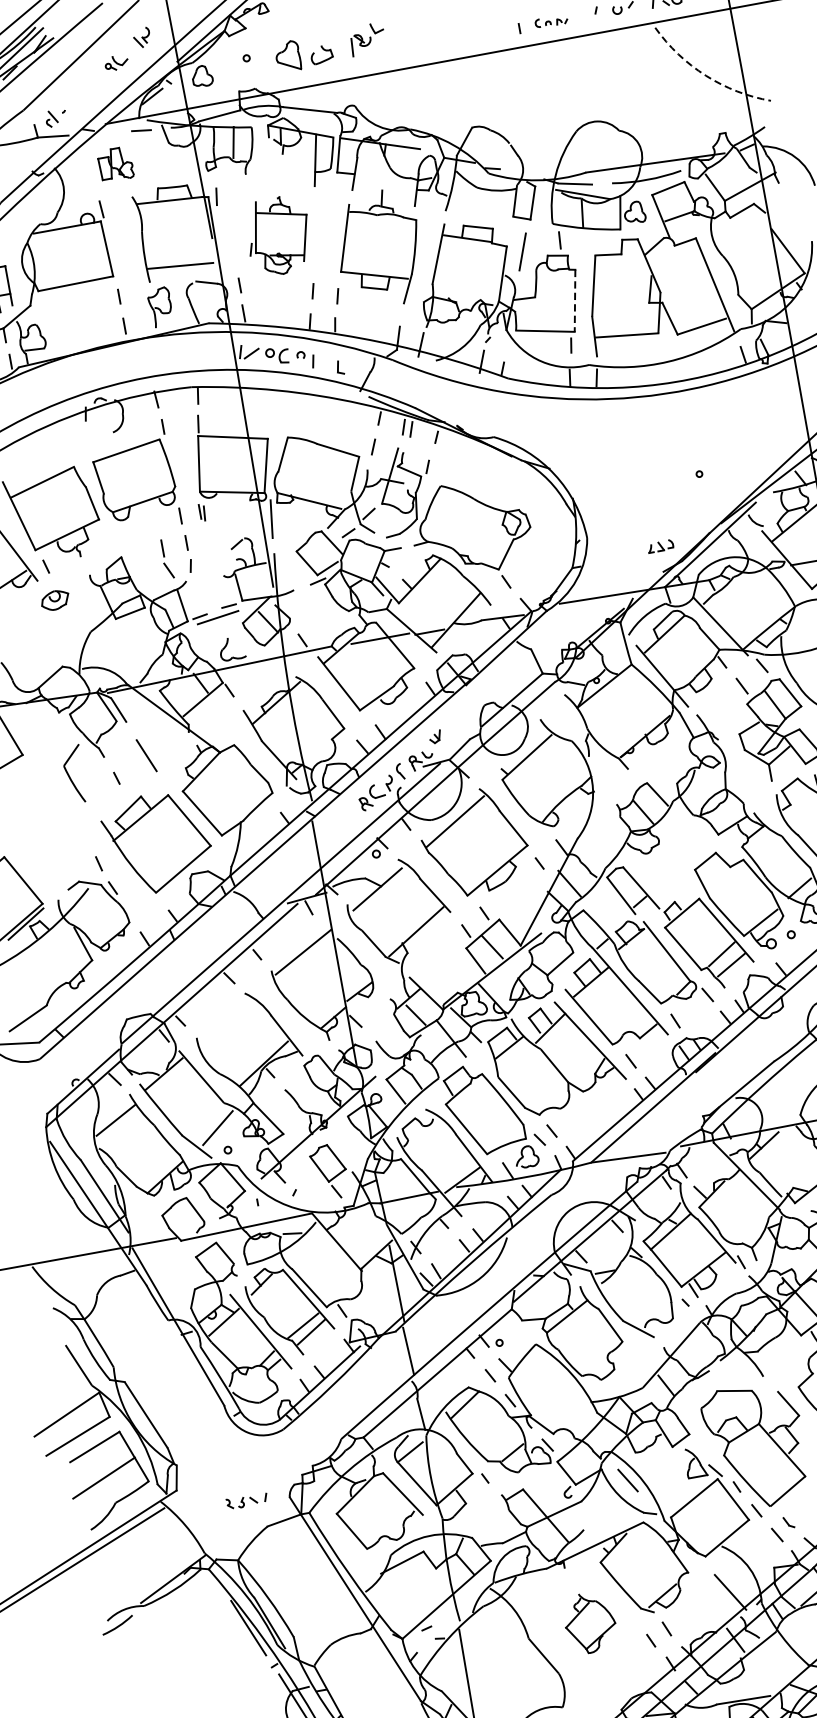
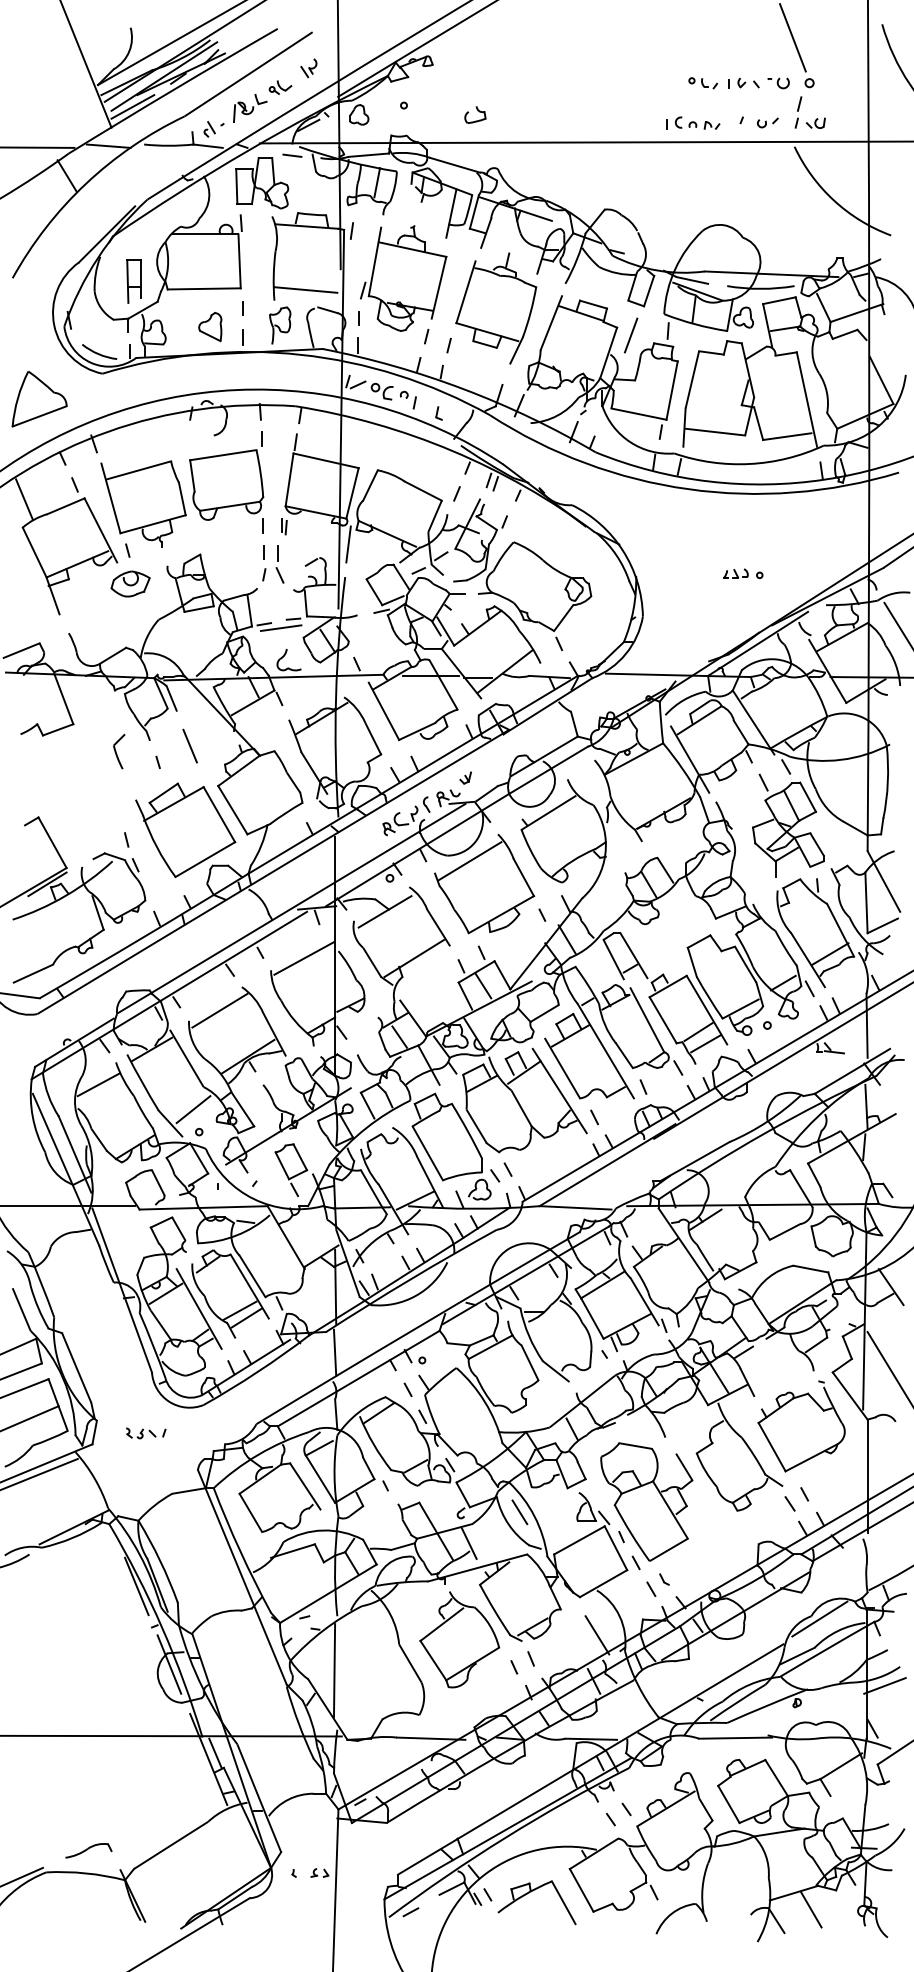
part: (551, 20) -> (697, 122), size x1.43
part: (367, 39) -> (250, 108), moved
part: (288, 57) -> (210, 327), moved
arc: (706, 75) -> (834, 200), dashed -> solid
part: (115, 164) -> (262, 183), size x1.67
part: (278, 235) -> (403, 278), size x1.43
line: (575, 300) -> (672, 390), dashed -> solid
part: (660, 546) -> (735, 573), moved
part: (166, 559) -> (279, 564), moved
part: (55, 599) -> (130, 583), size x1.43
part: (75, 774) -> (119, 751), size x0.62
line: (226, 1021) -> (219, 1010), added
part: (247, 1501) -> (146, 1433), moved
line: (582, 1521) -> (469, 1543), added
part: (589, 1622) -> (459, 1639), size x1.67

